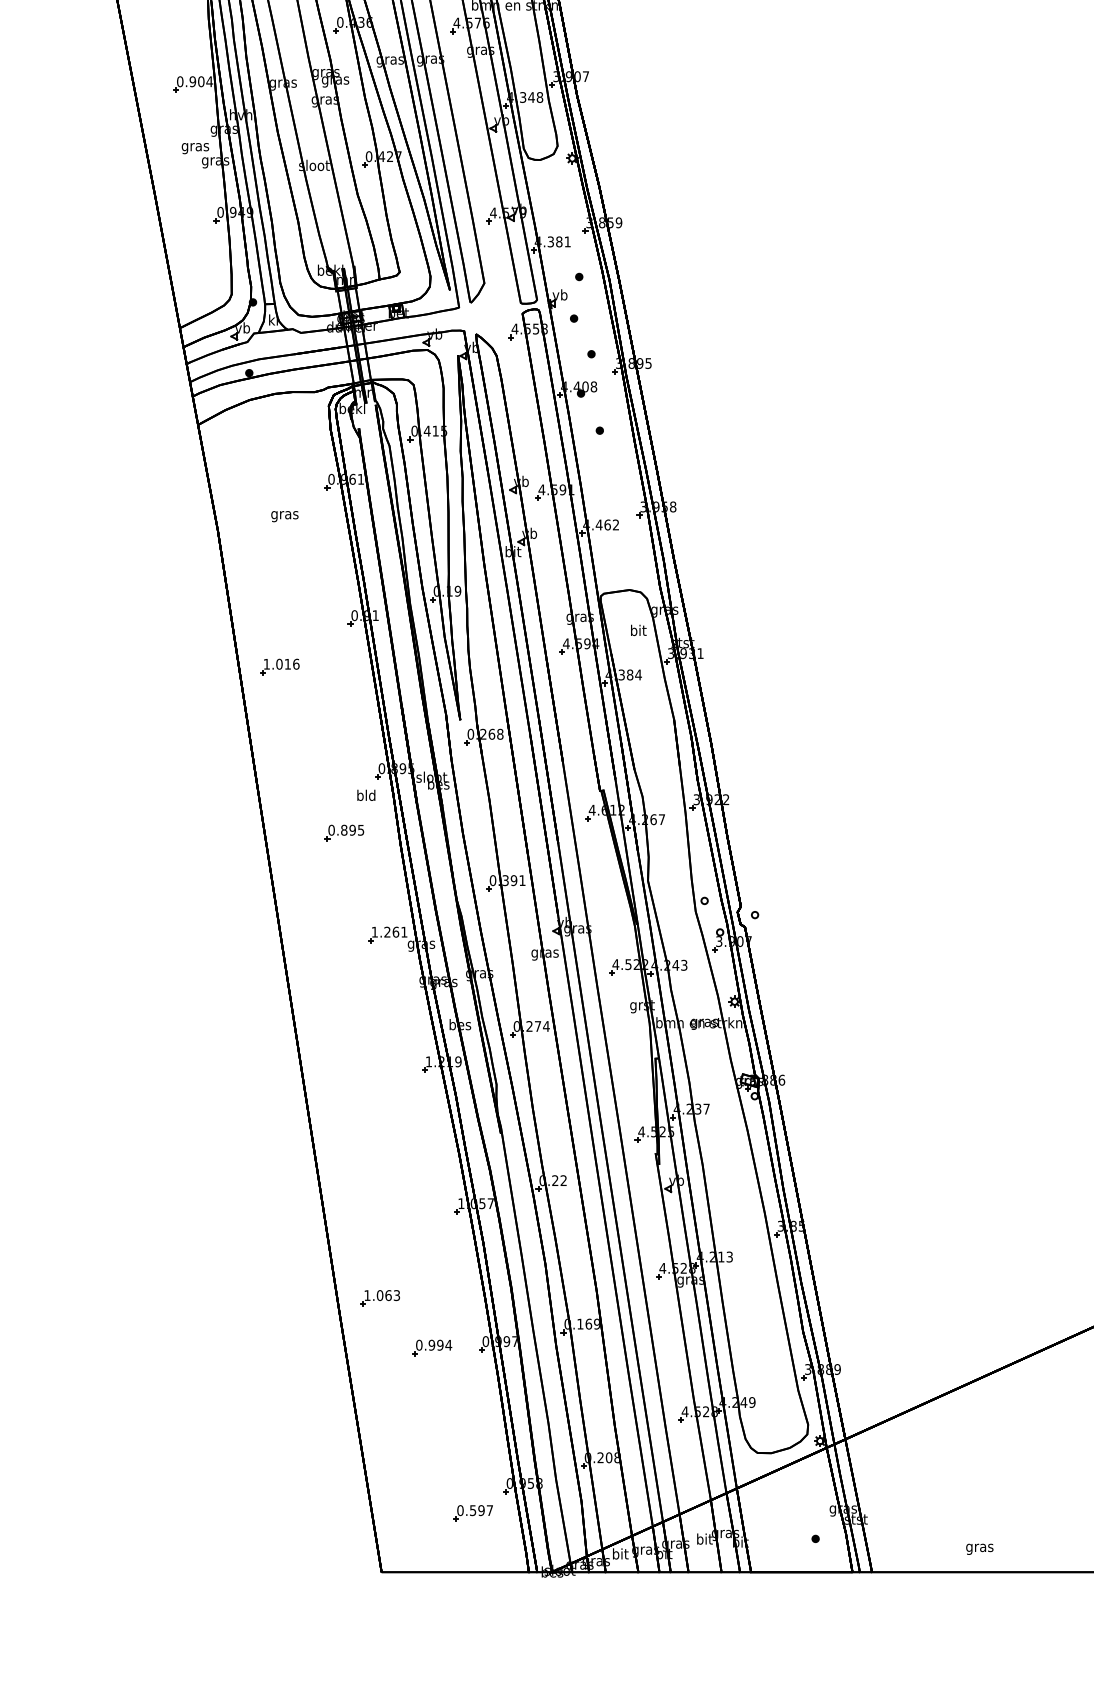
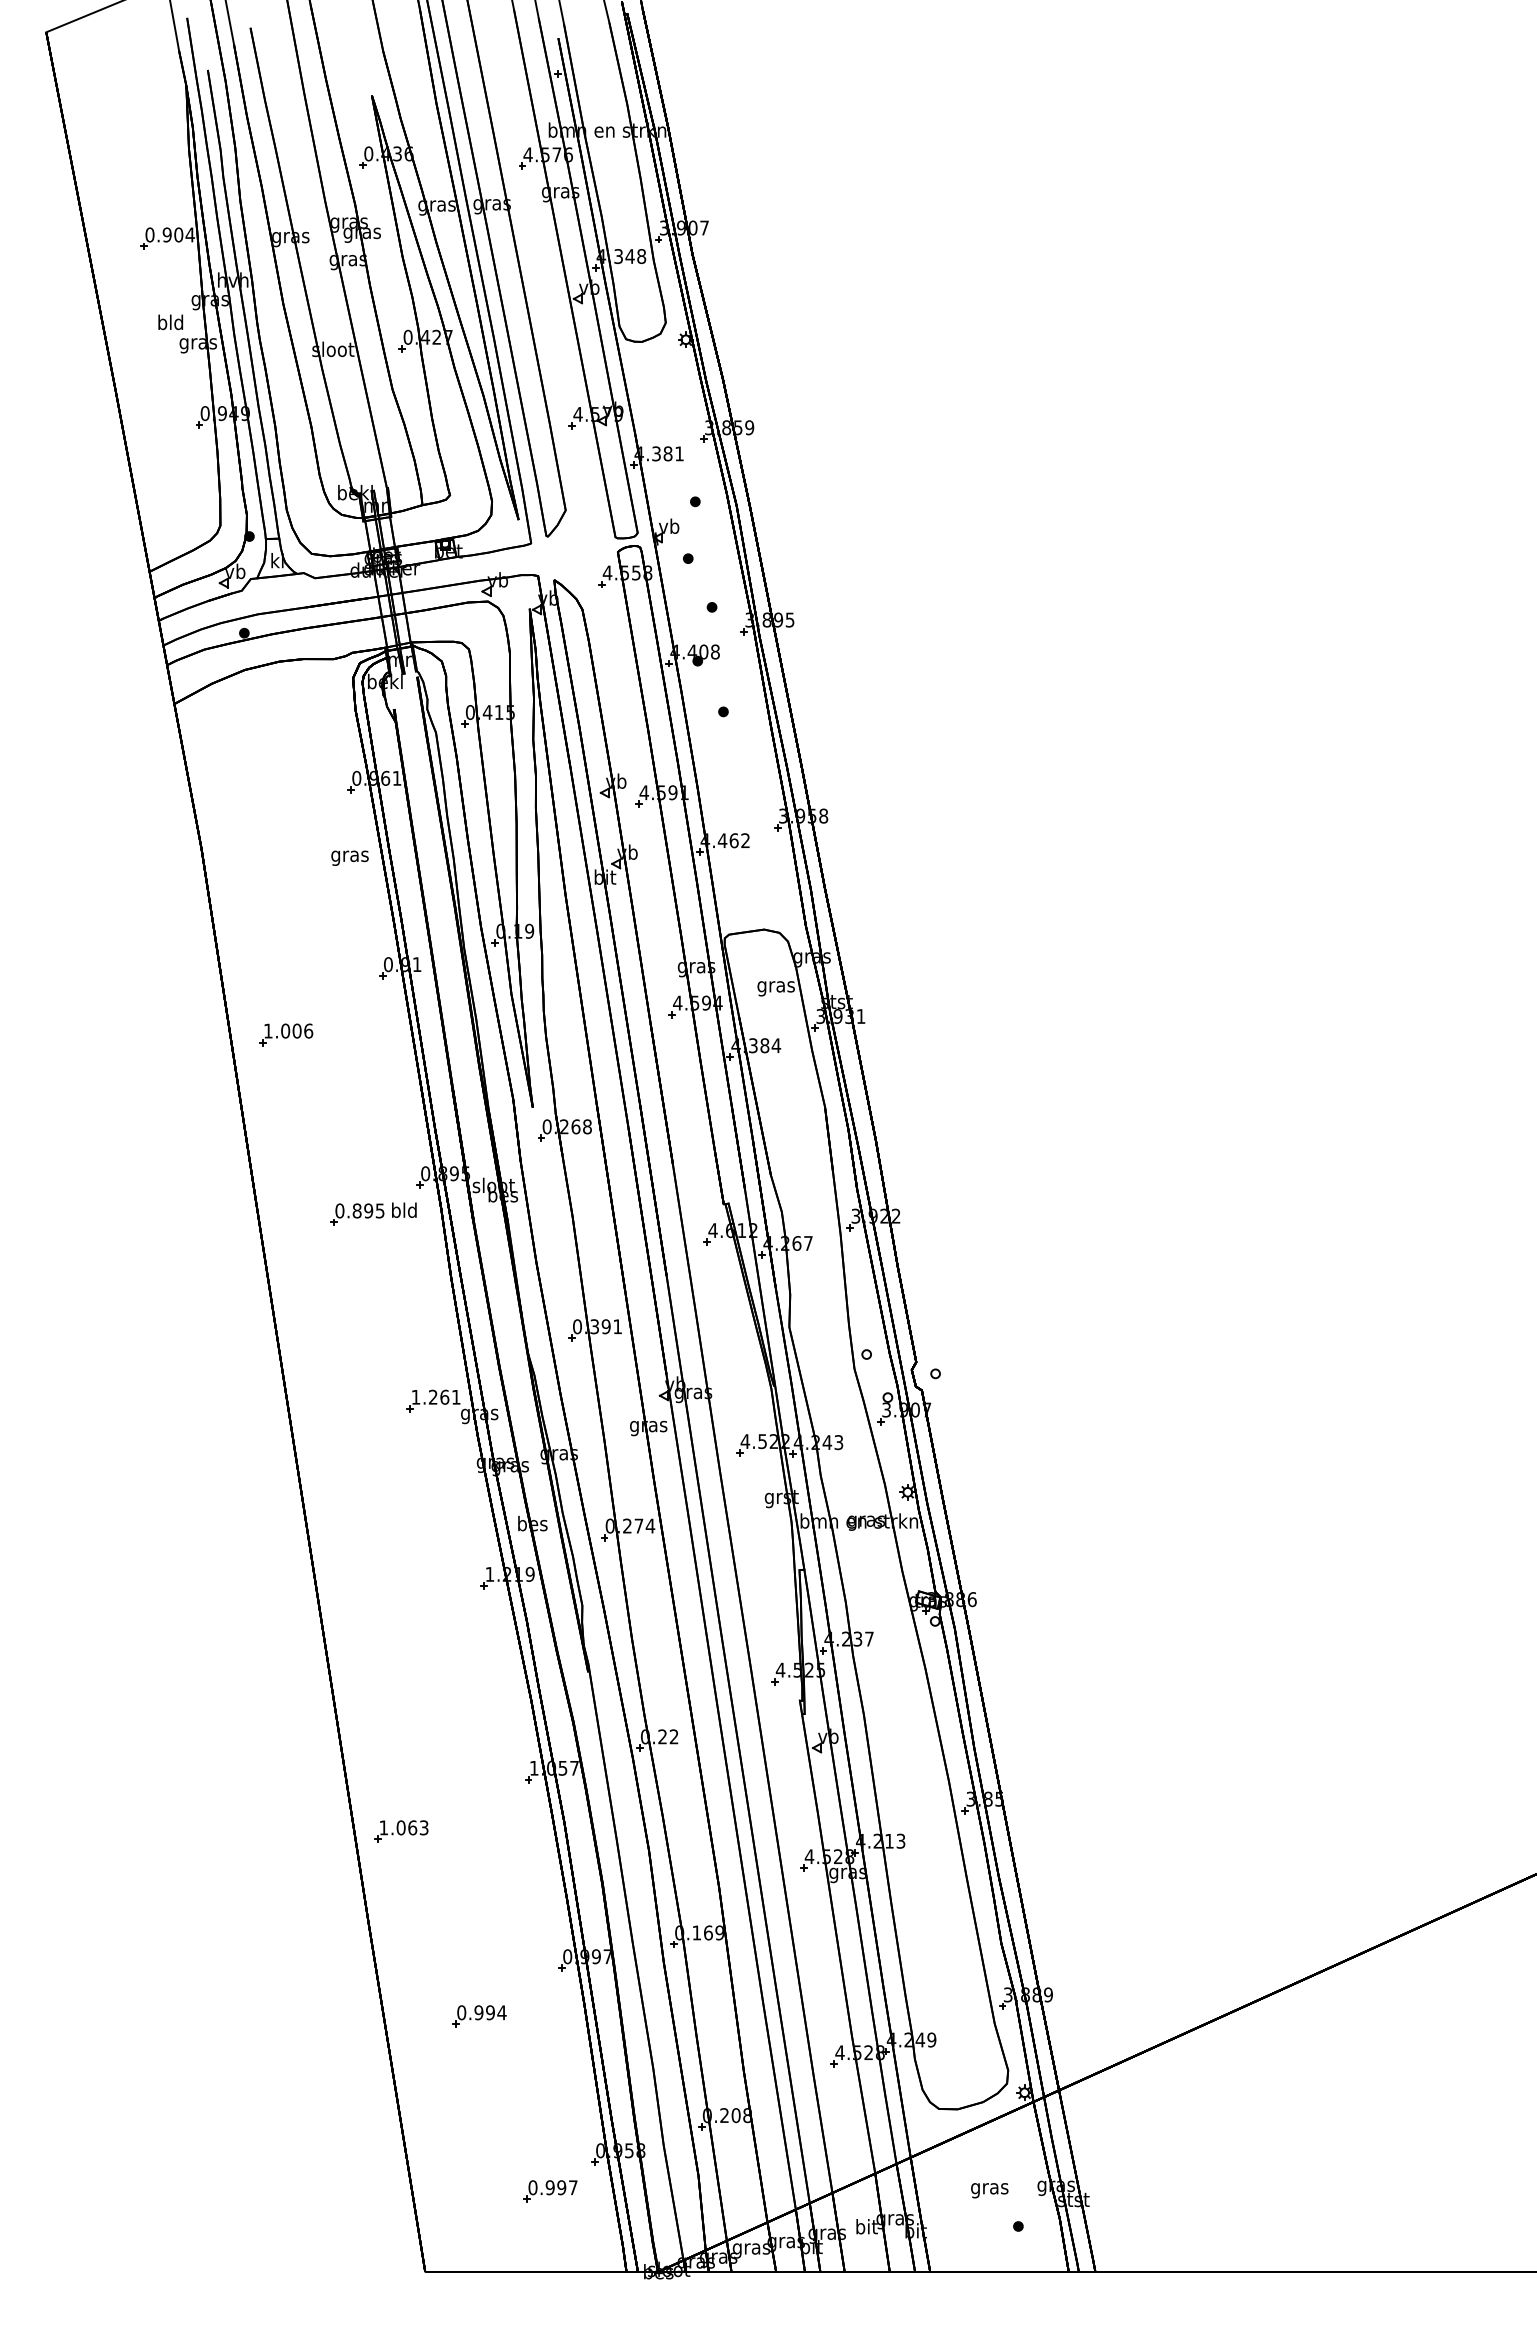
text: (195, 146) -> (170, 323), gras -> bld
text: (284, 516) -> (349, 857), moved
text: (637, 631) -> (775, 986), bit -> gras
text: (287, 663) -> (296, 1030), 1.016 -> 1.006
part: (344, 832) -> (357, 1214), moved
part: (380, 1298) -> (401, 1831), moved
part: (432, 1347) -> (479, 2016), moved
text: (472, 1510) -> (549, 2187), 0.597 -> 0.997
text: (979, 1549) -> (989, 2190), moved
text: (620, 1555) -> (751, 2248), bit -> gras

